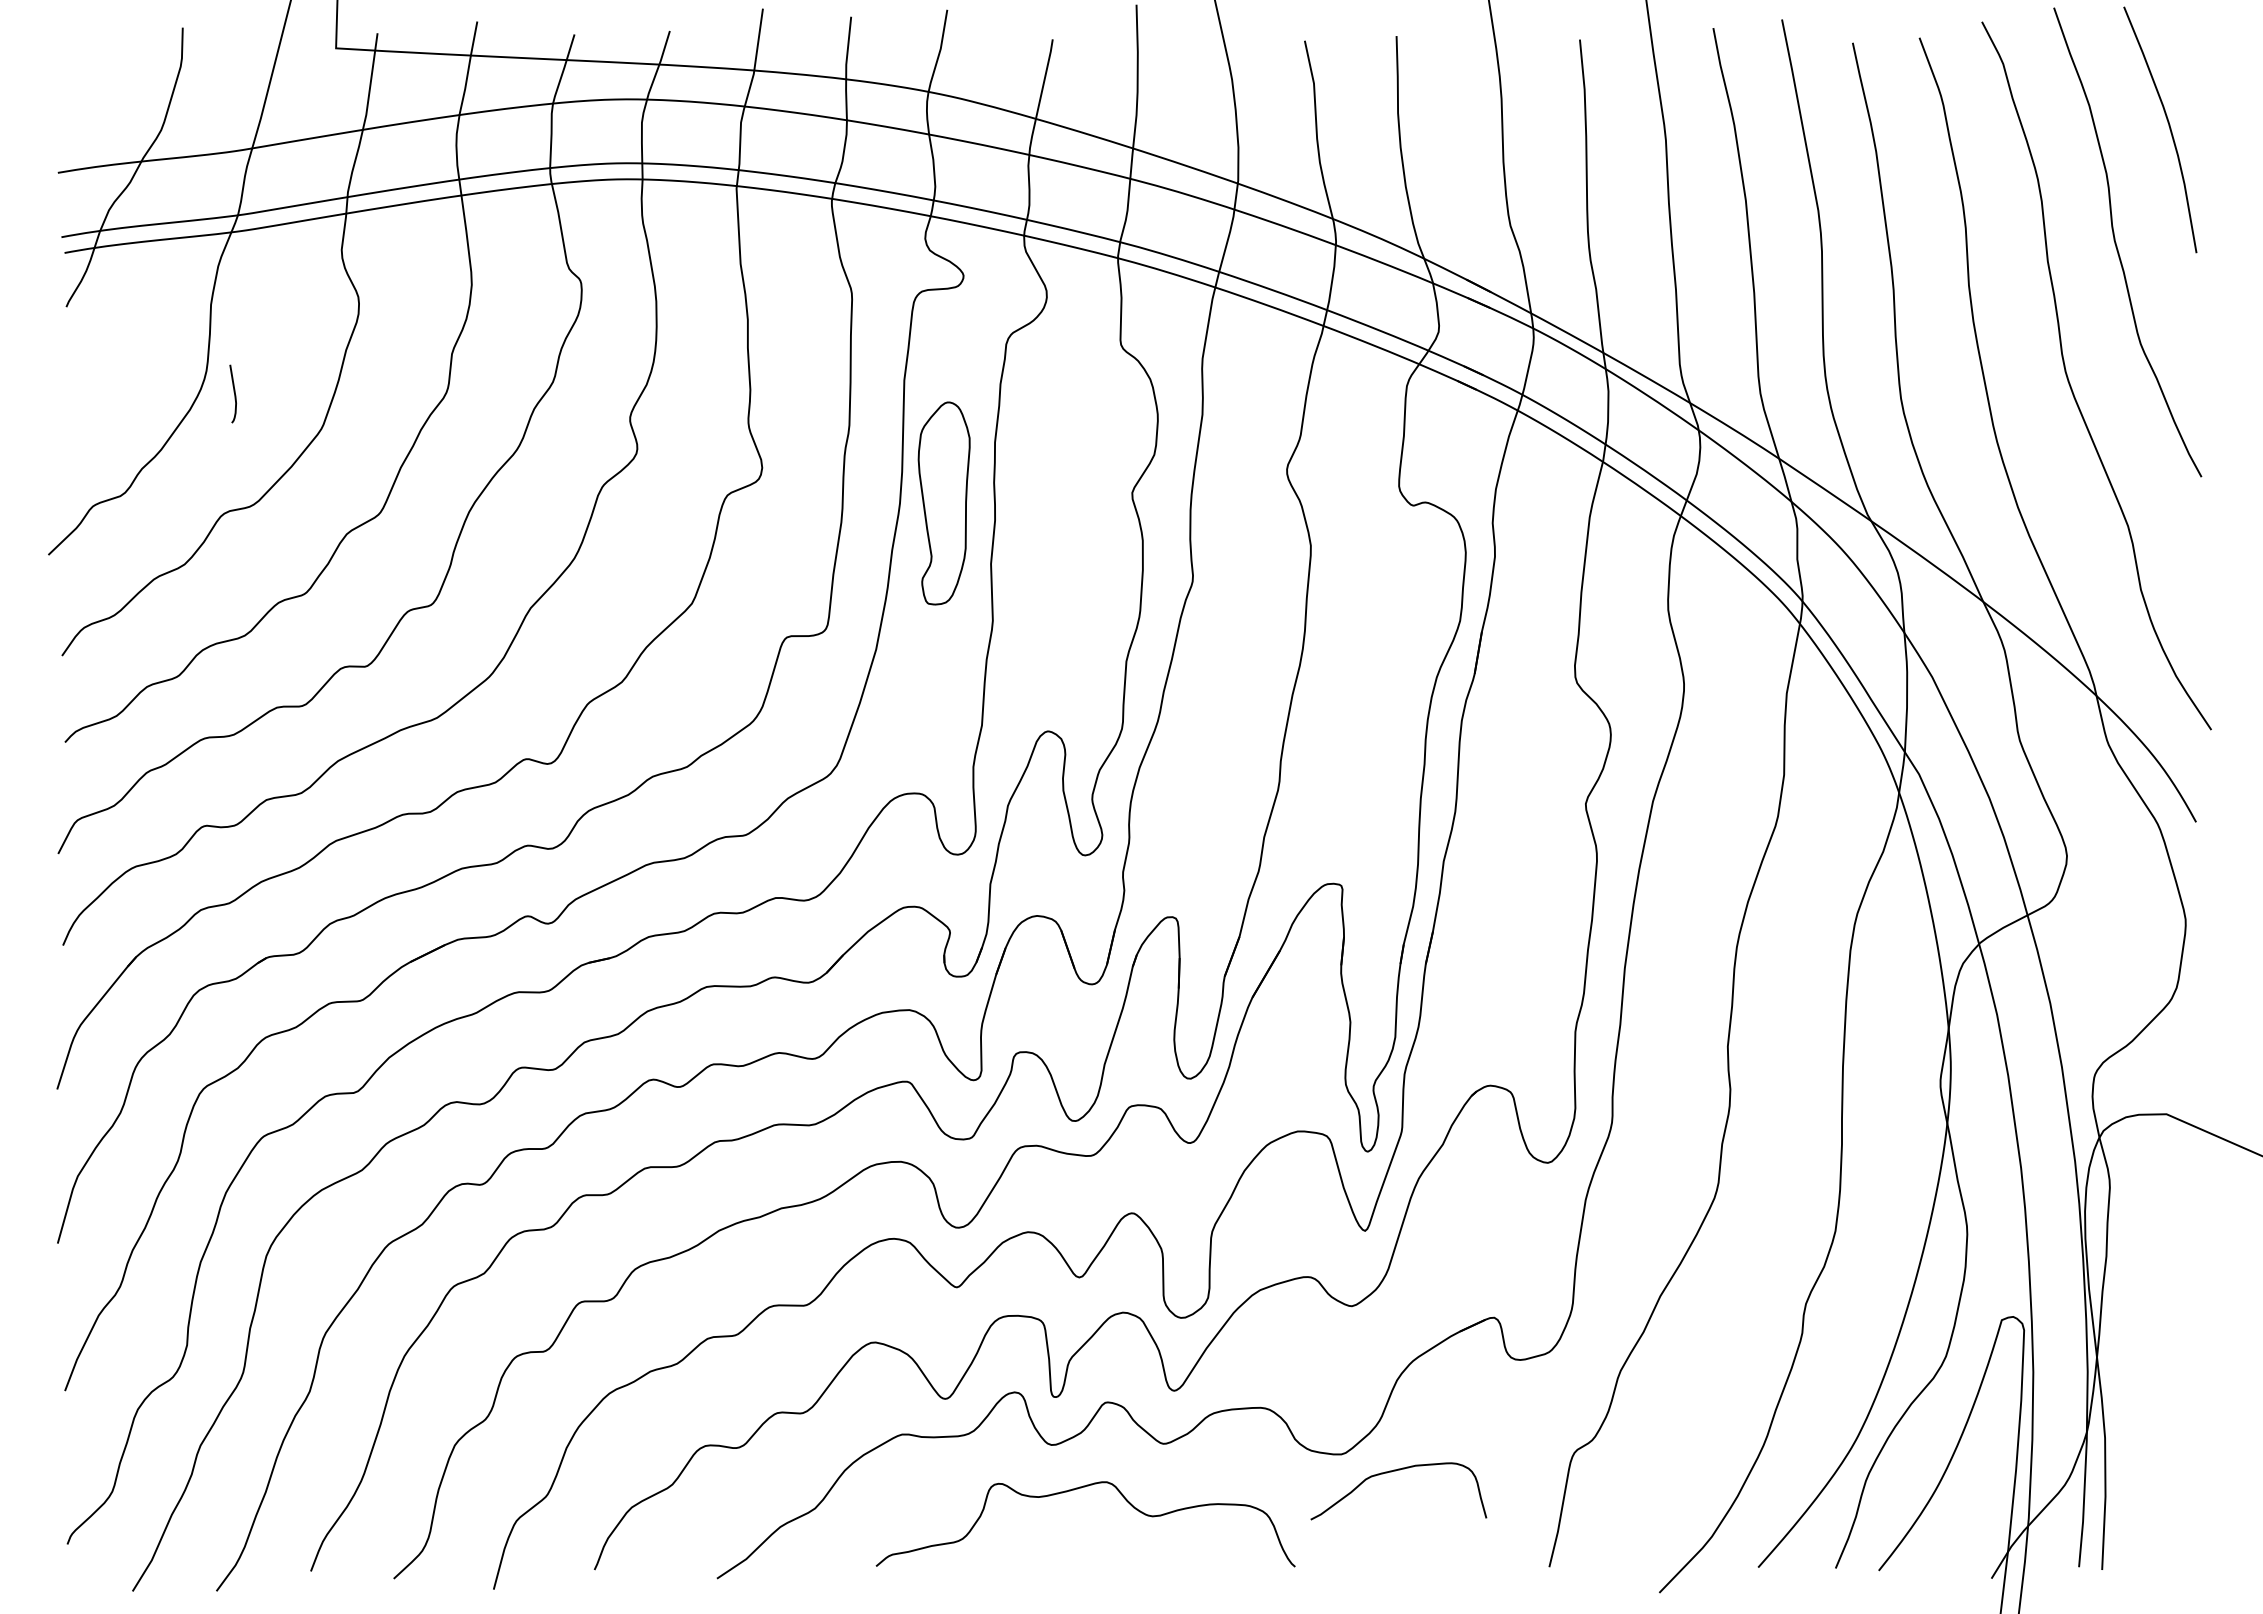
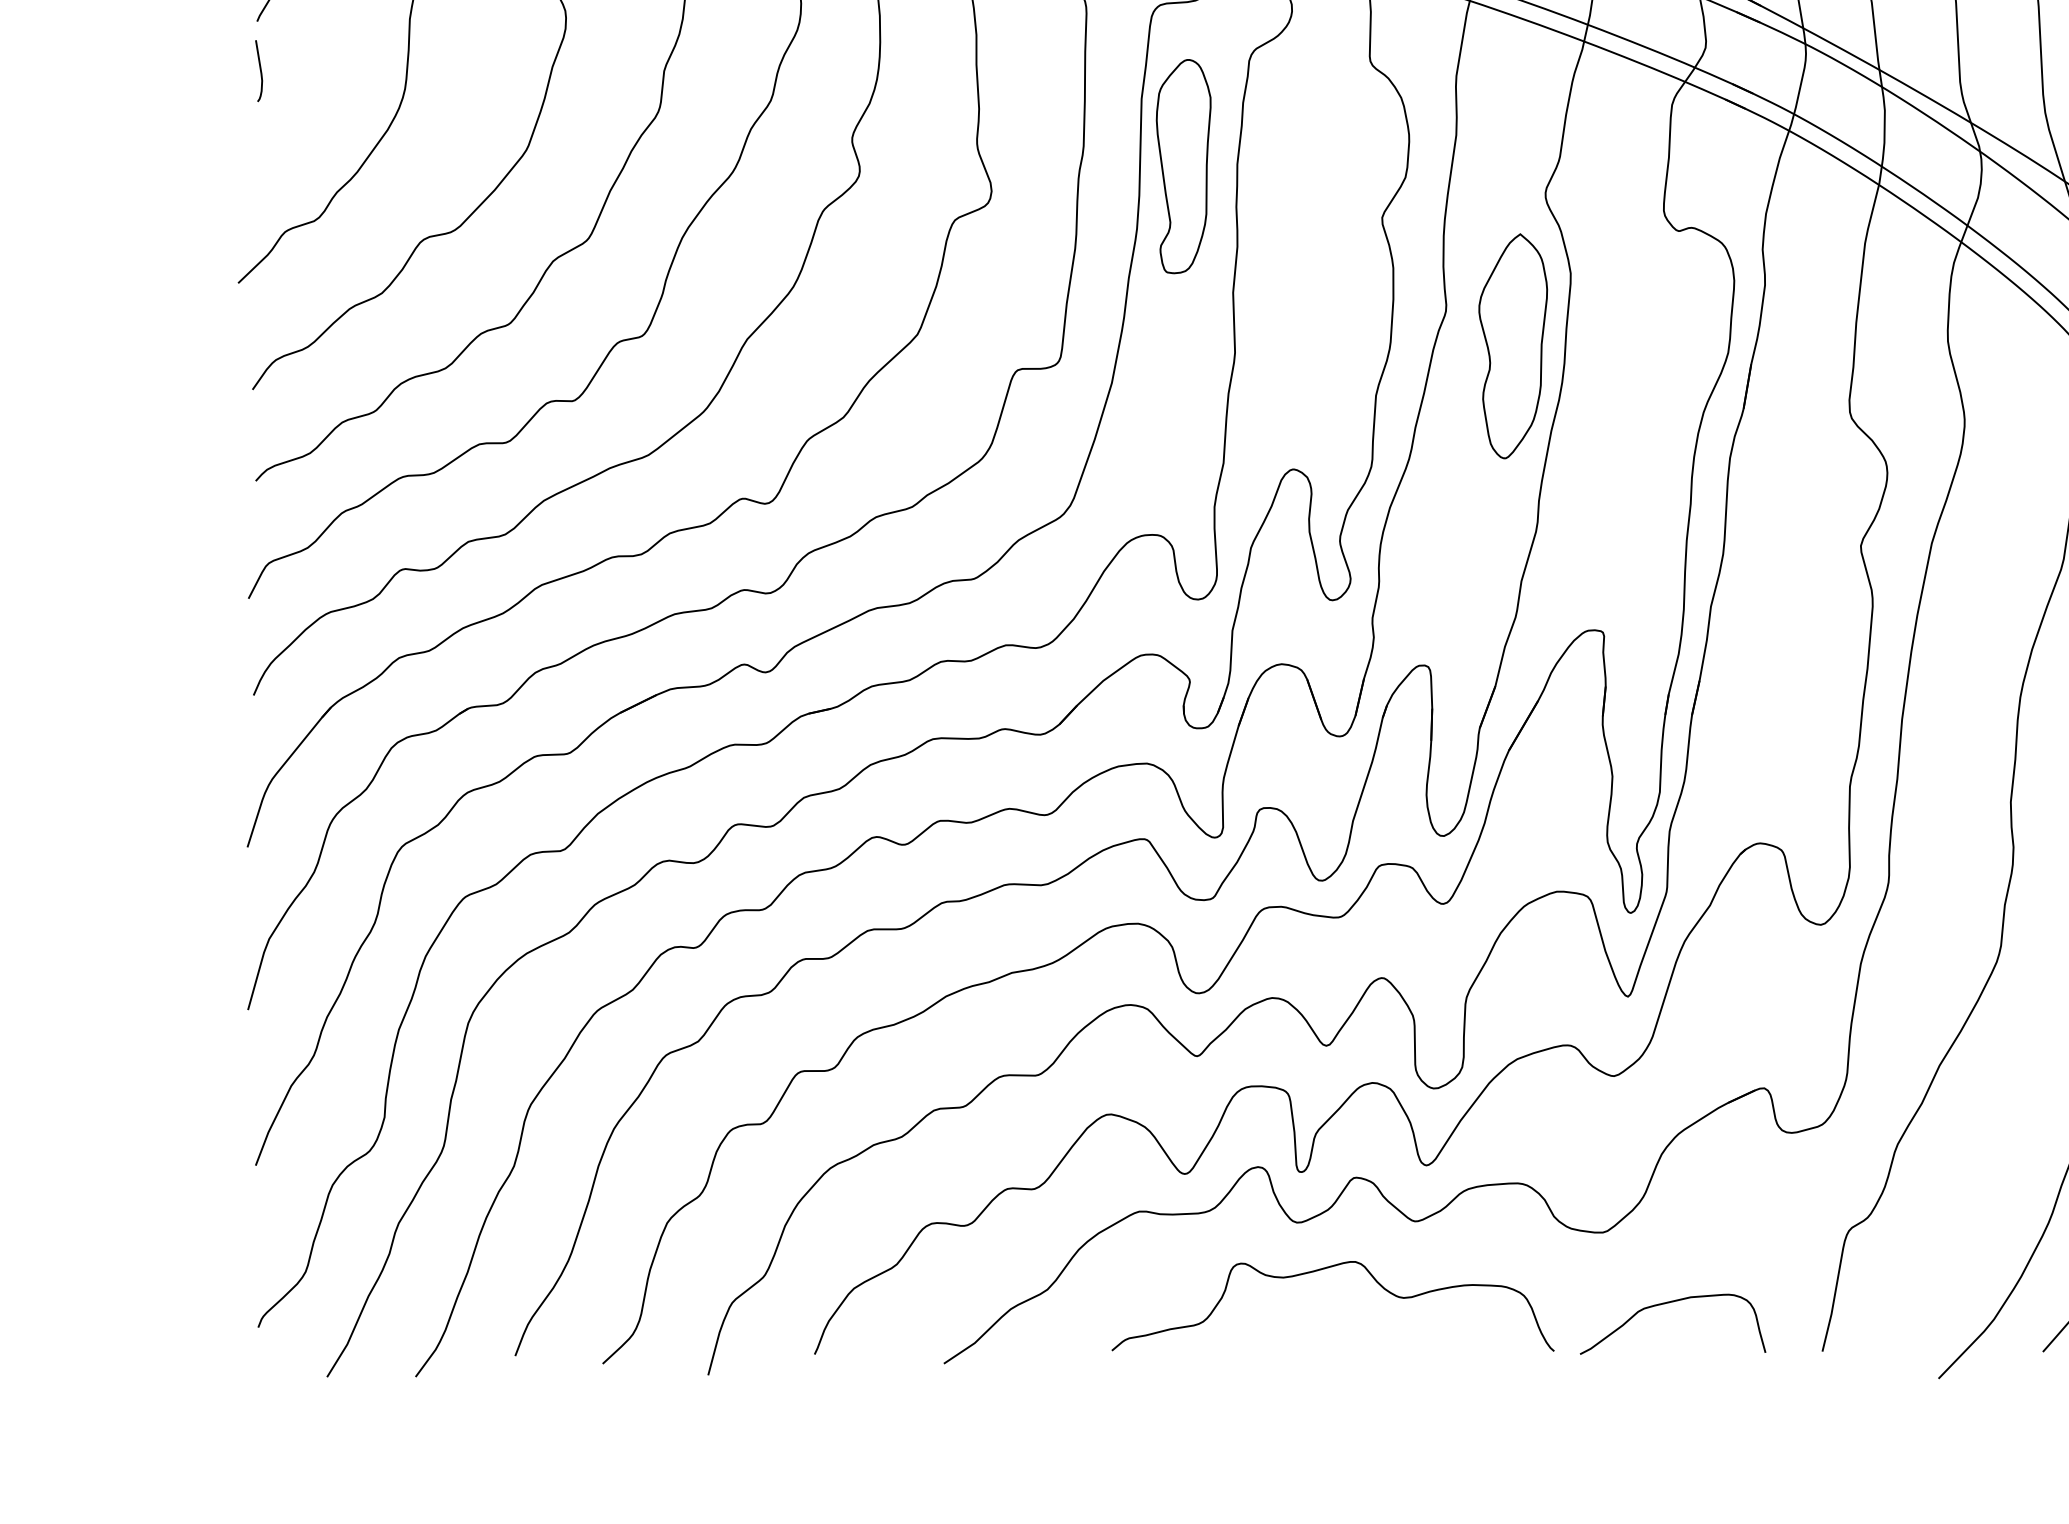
curve: (233, 392) -> (259, 69), moved
part: (943, 503) -> (1182, 166), moved
part: (1256, 614) -> (1513, 346), added
curve: (1396, 1471) -> (1670, 1303), moved

